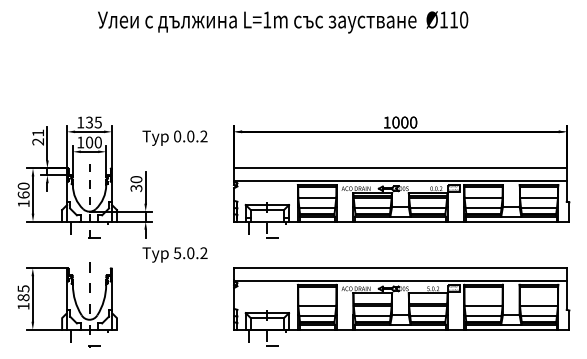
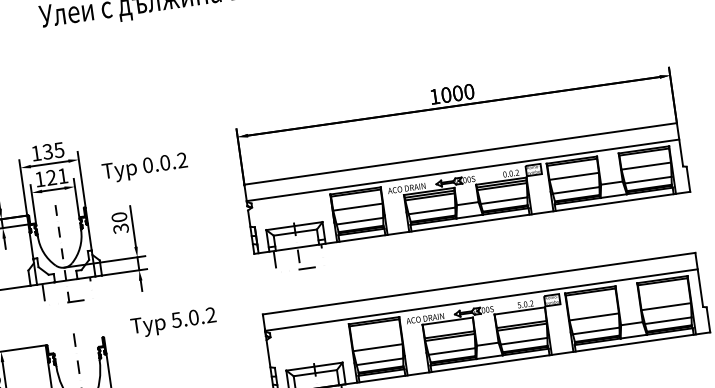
text: (174, 137) -> (144, 167), moved
text: (93, 142) -> (56, 176), 100 -> 121
text: (174, 254) -> (172, 322), moved

